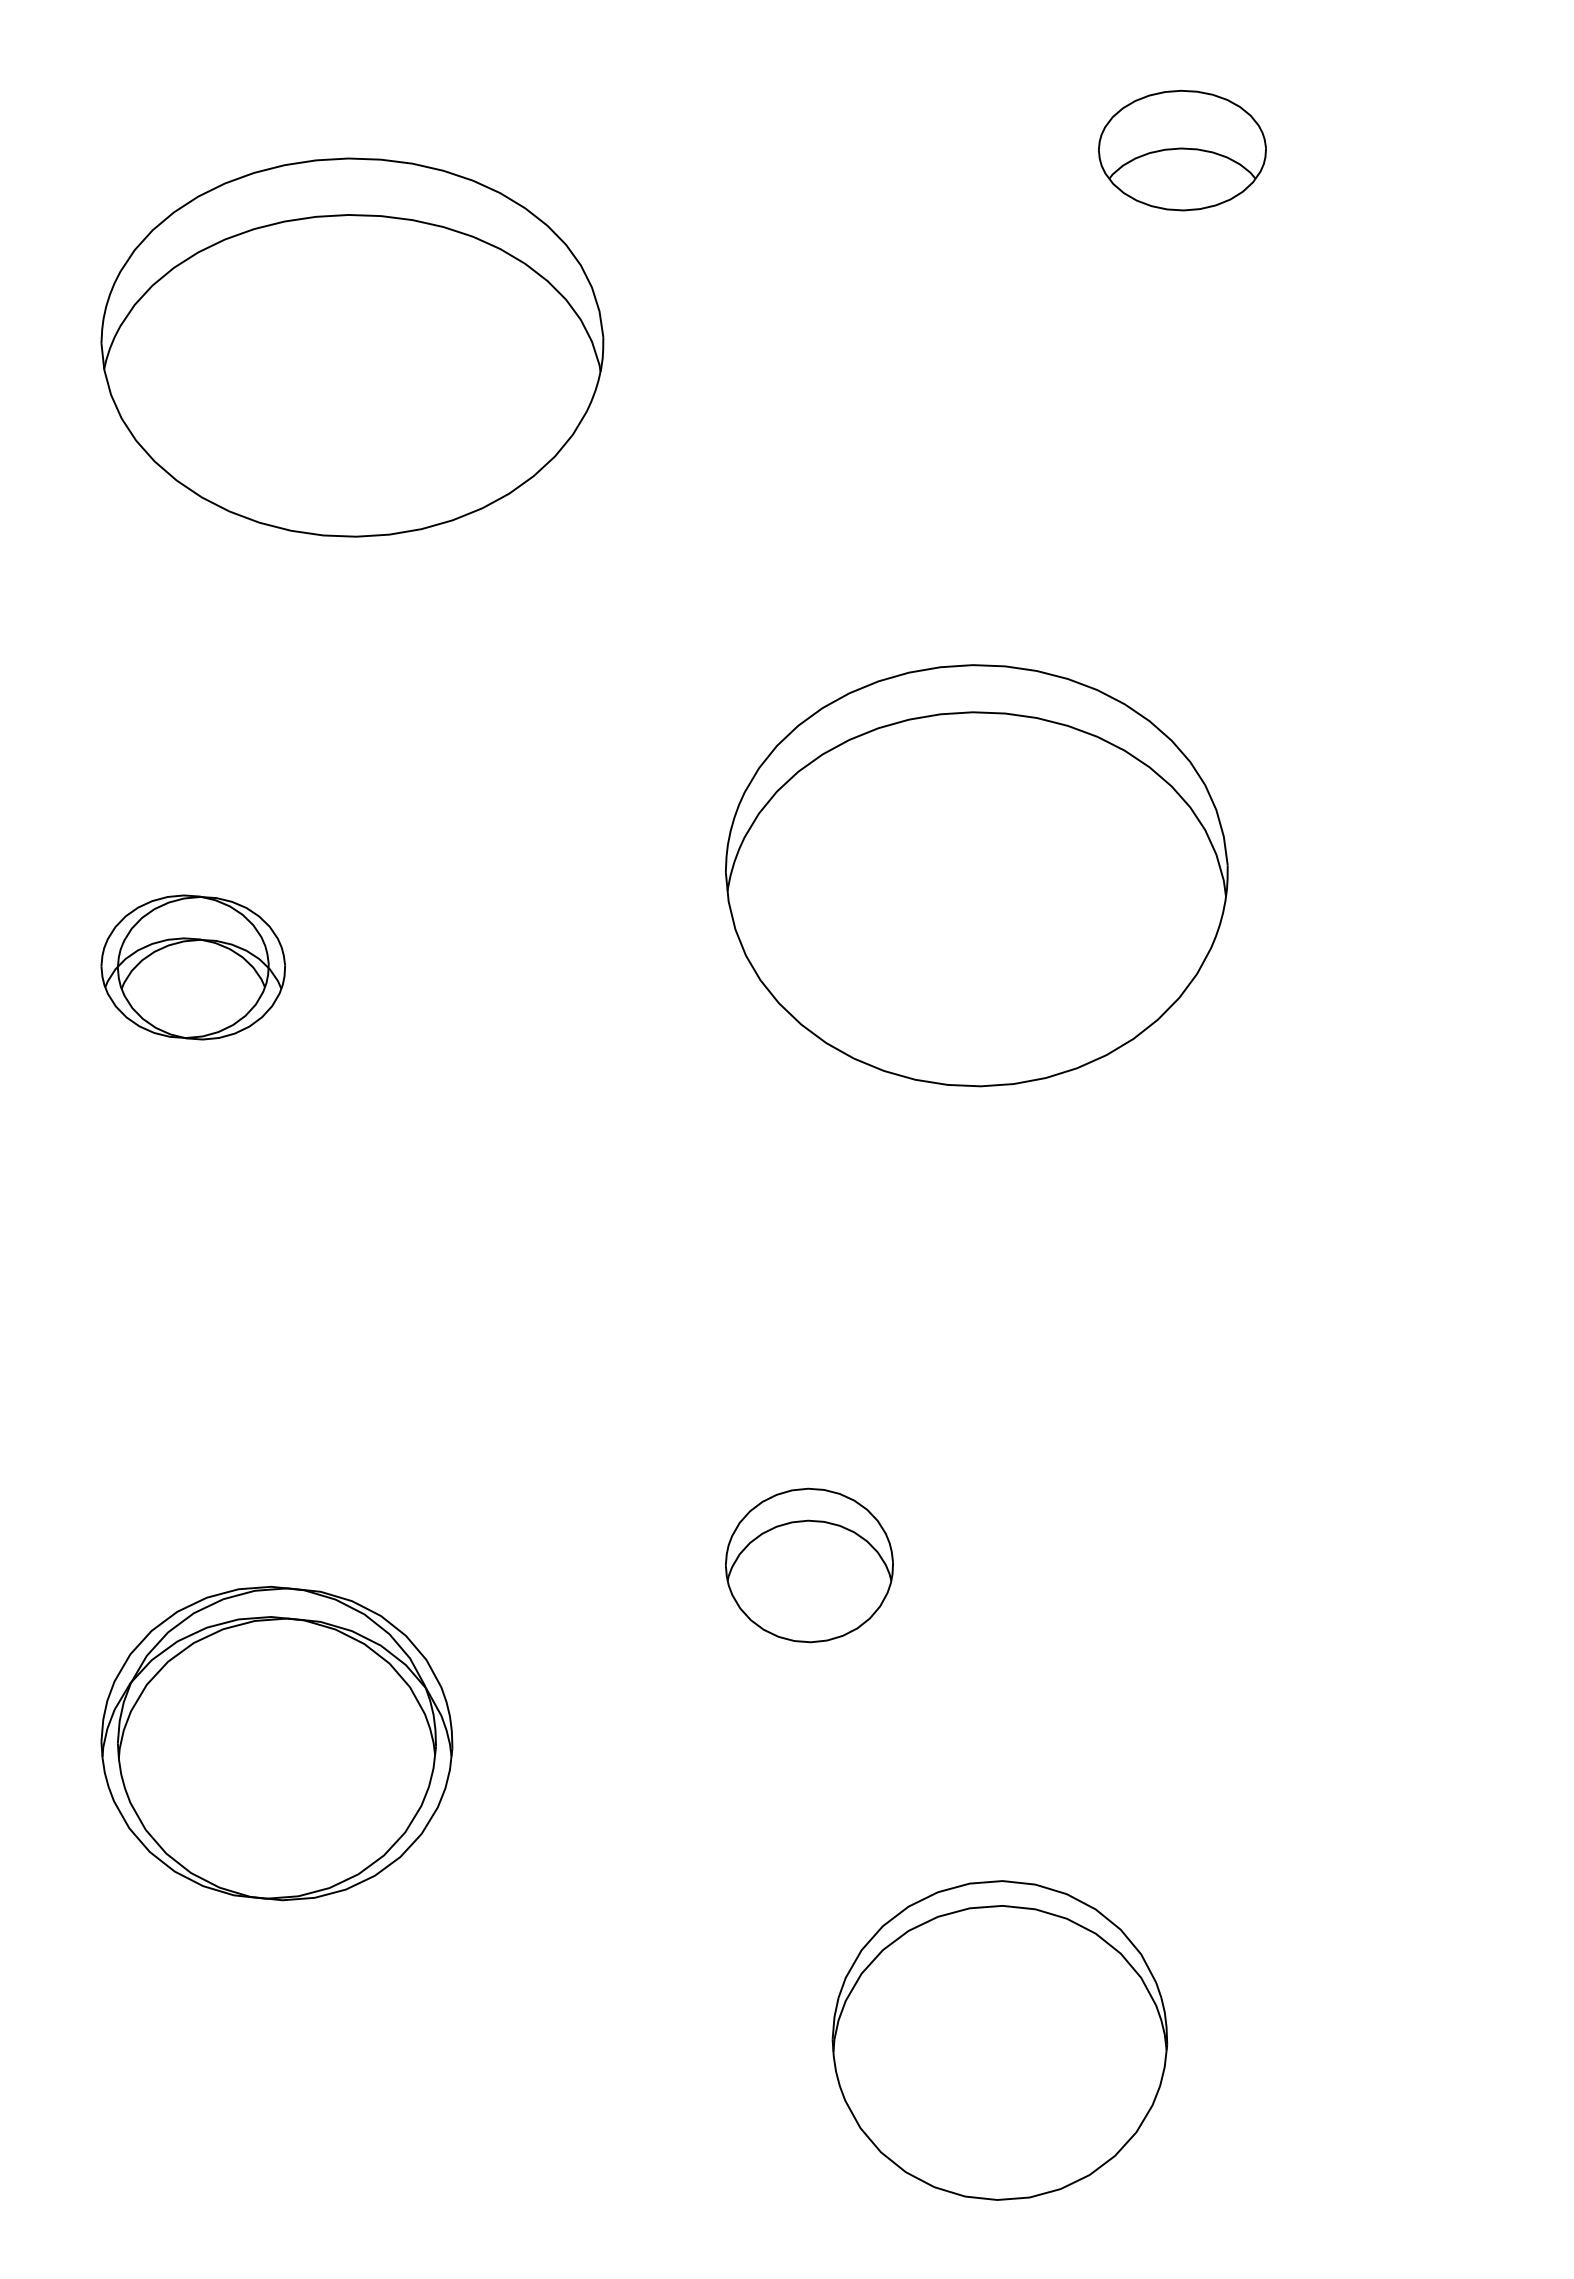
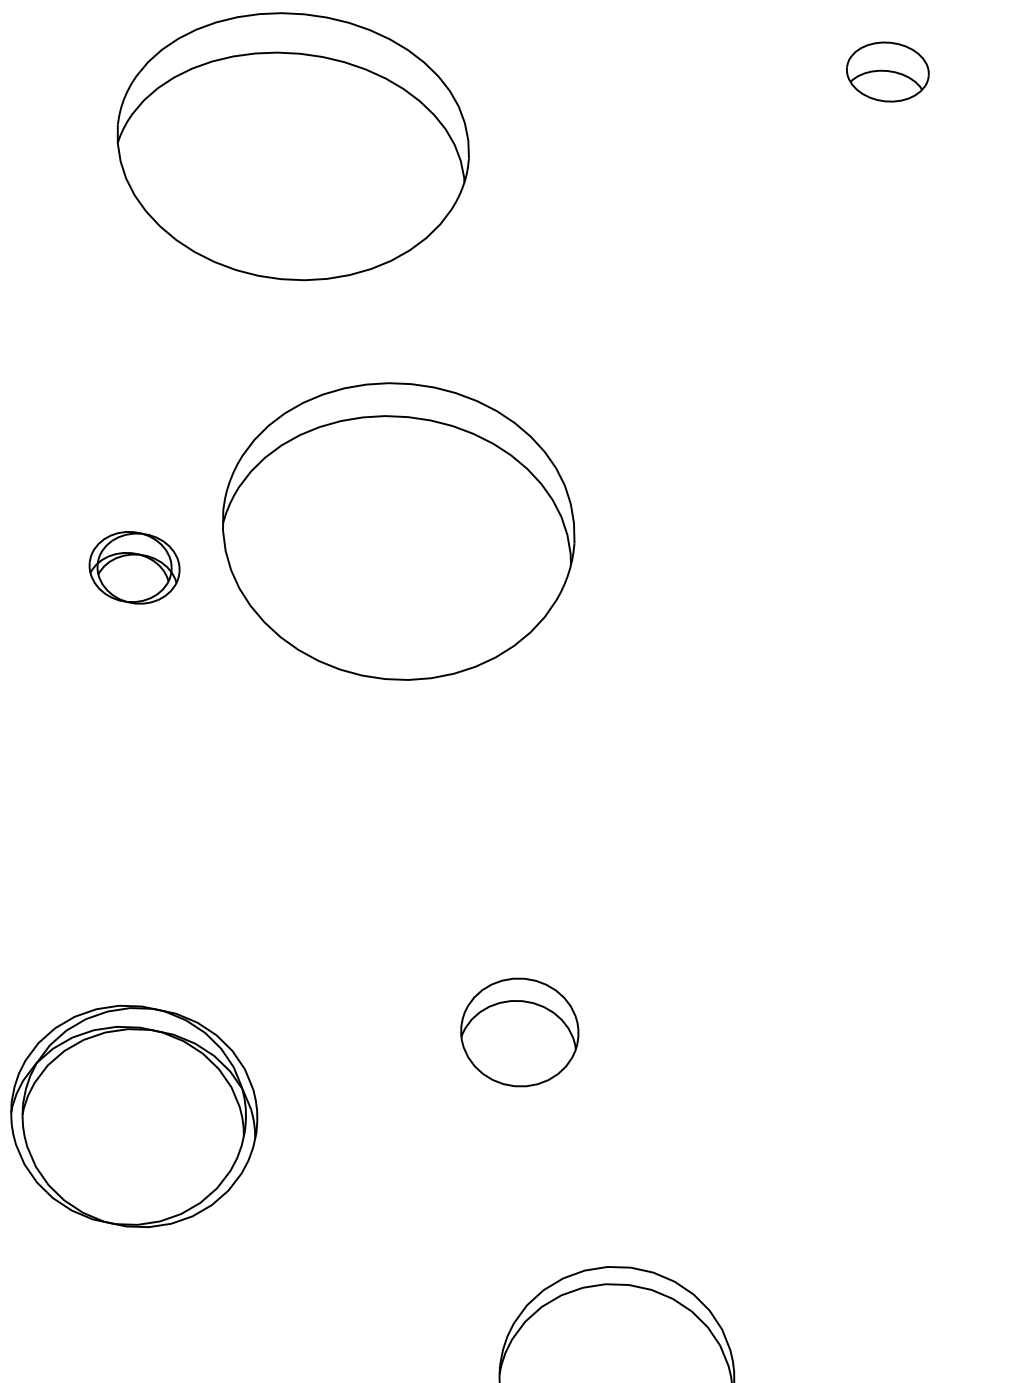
part: (1182, 150) -> (887, 72), size x0.7
part: (976, 875) -> (398, 531), moved
part: (192, 967) -> (134, 567), size x0.7

